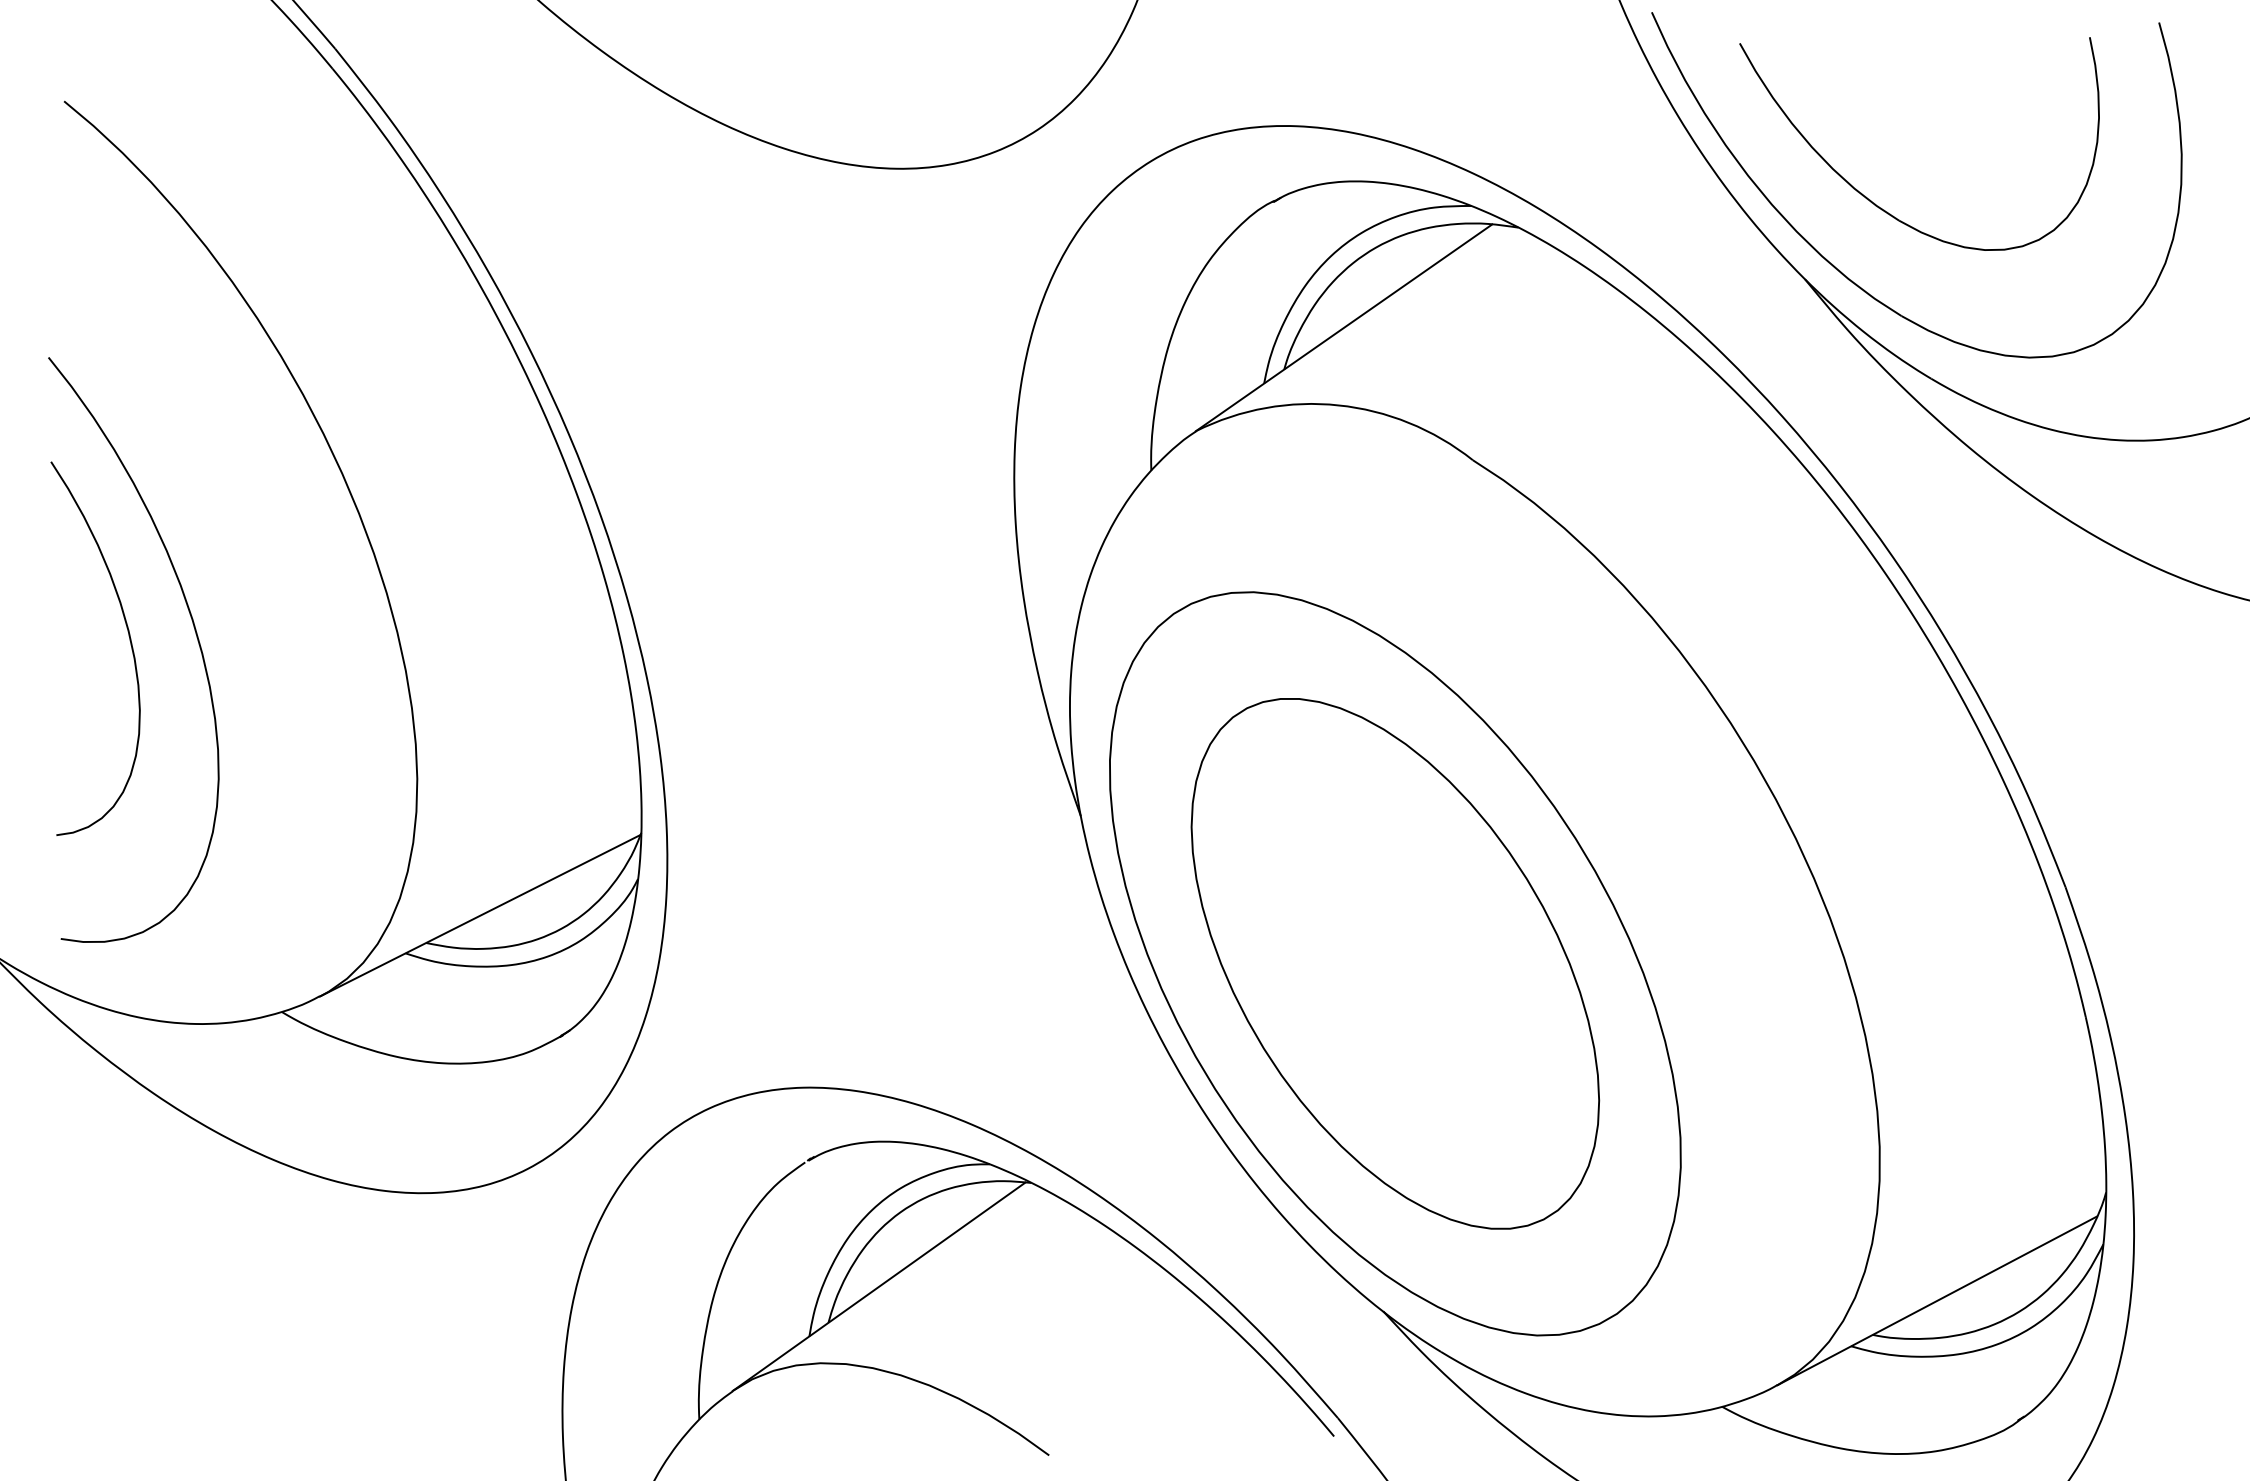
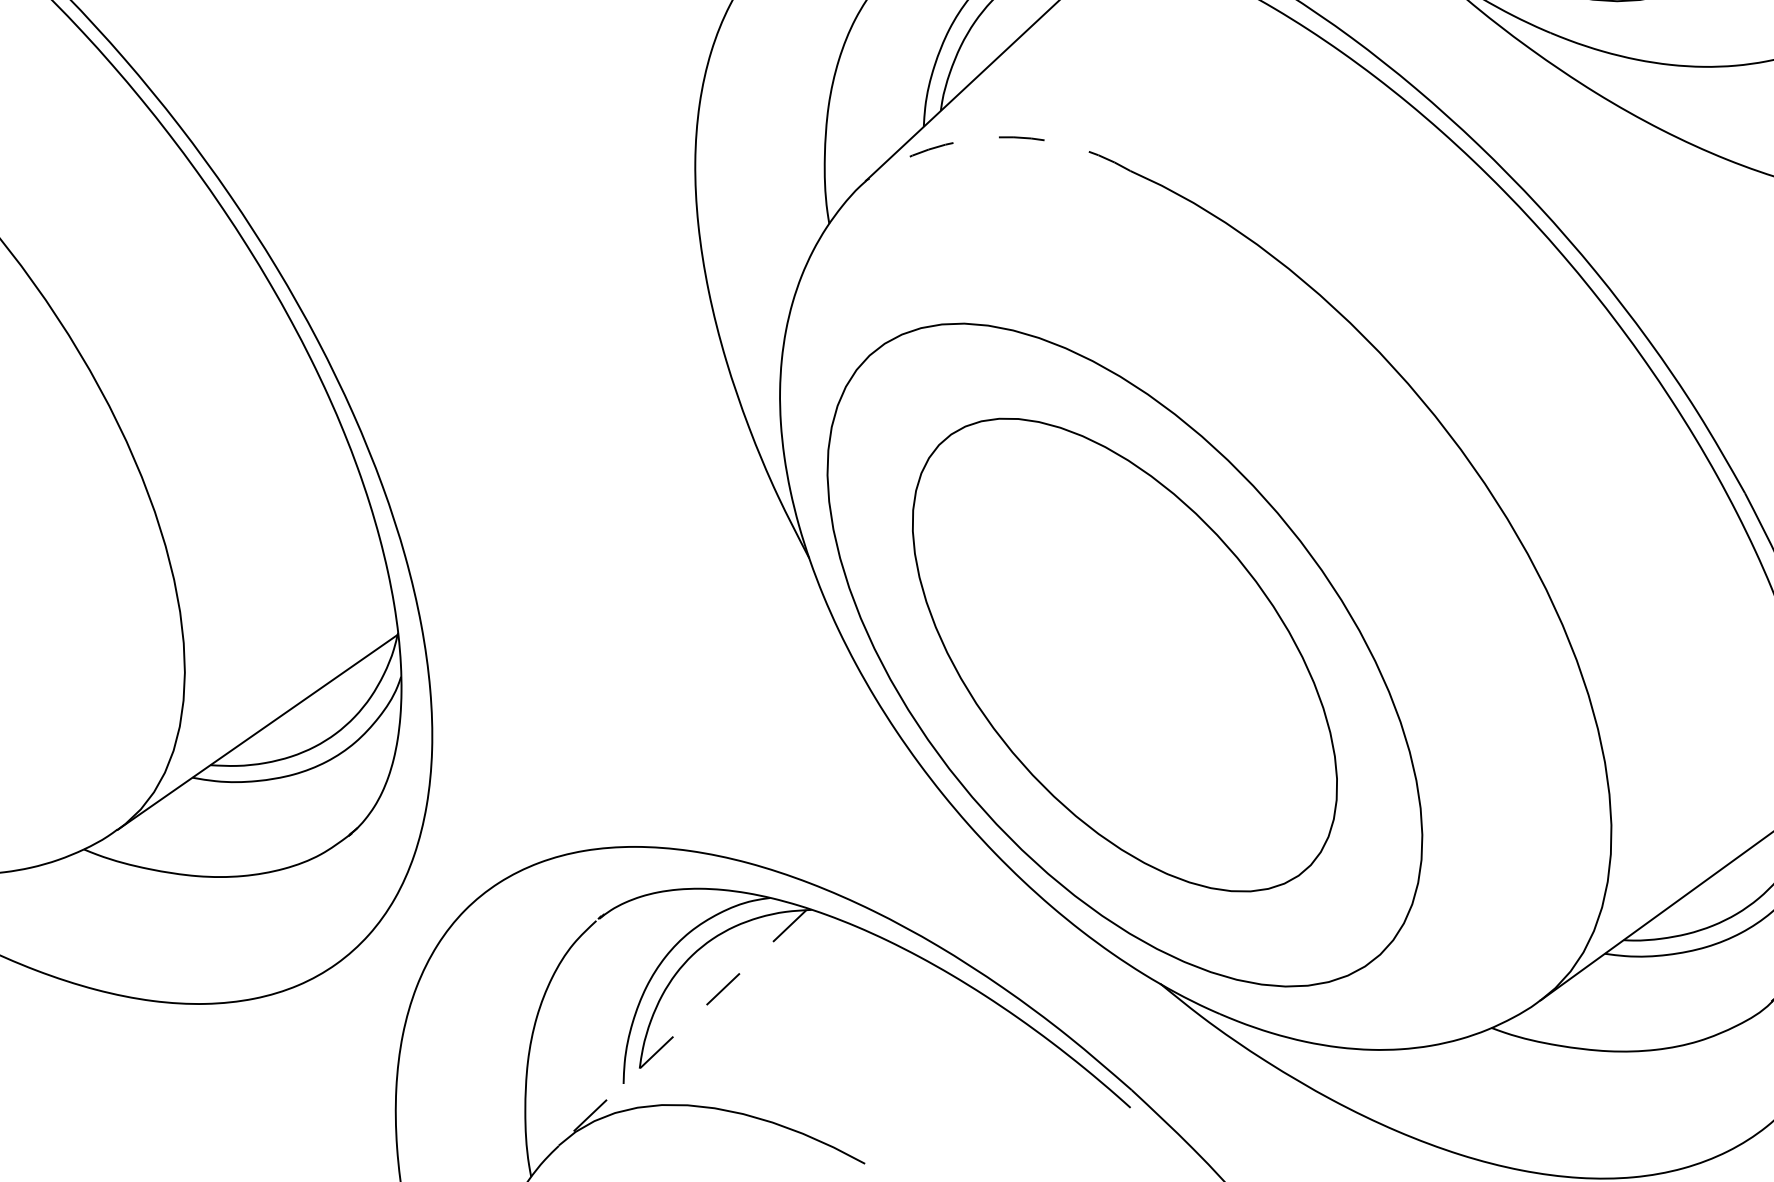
arc: (1338, 405) -> (996, 137), solid -> dashed
line: (879, 1286) -> (682, 1027), solid -> dashed

